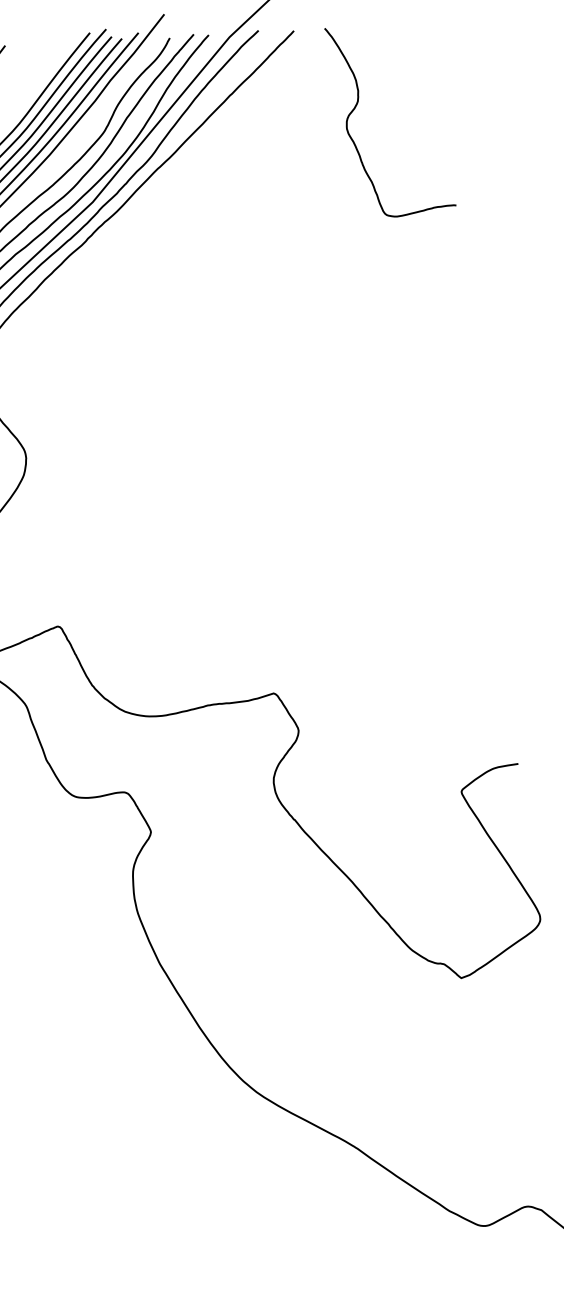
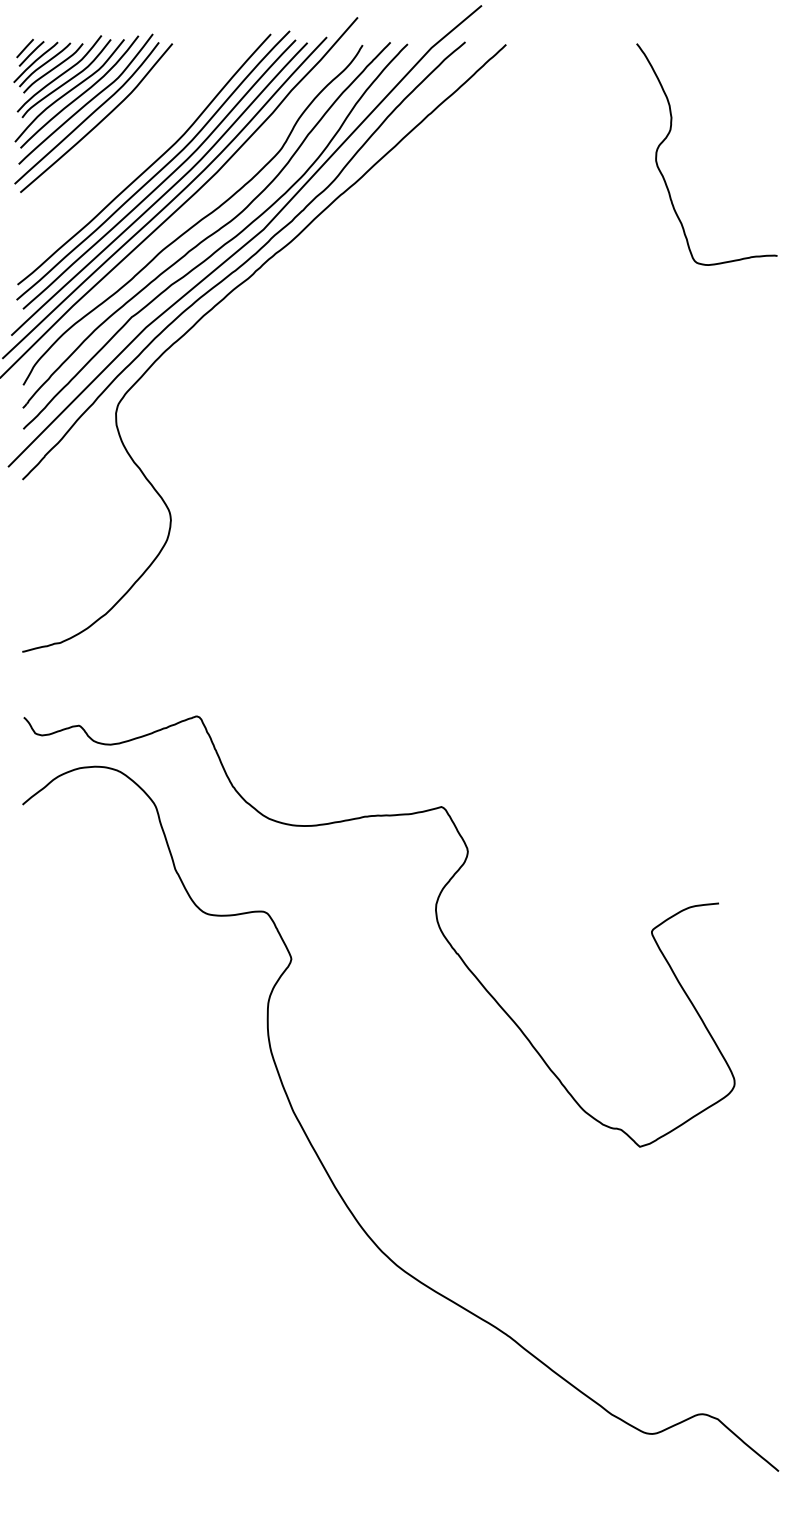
curve: (357, 105) -> (669, 134), moved

